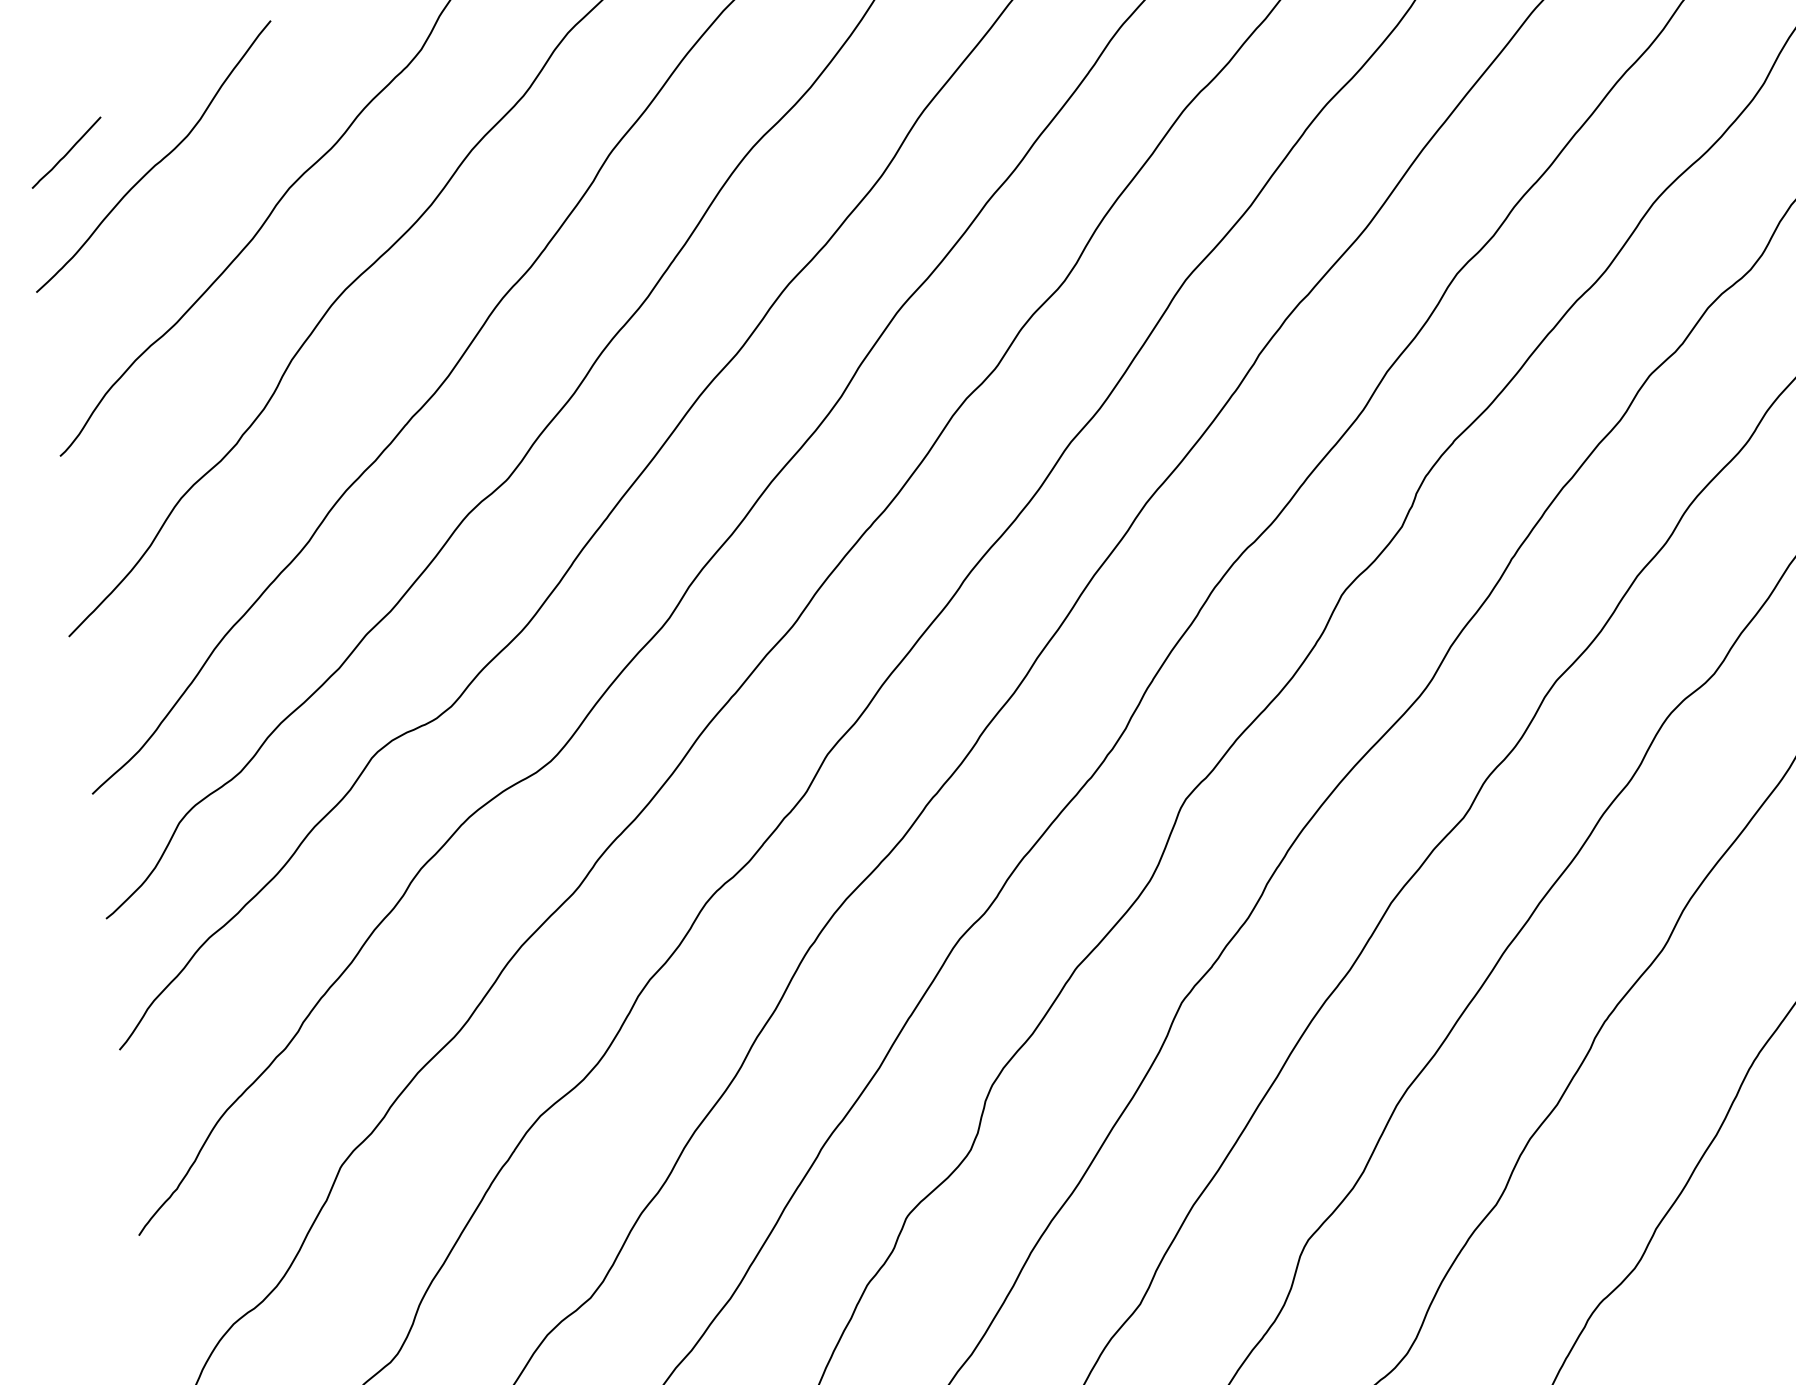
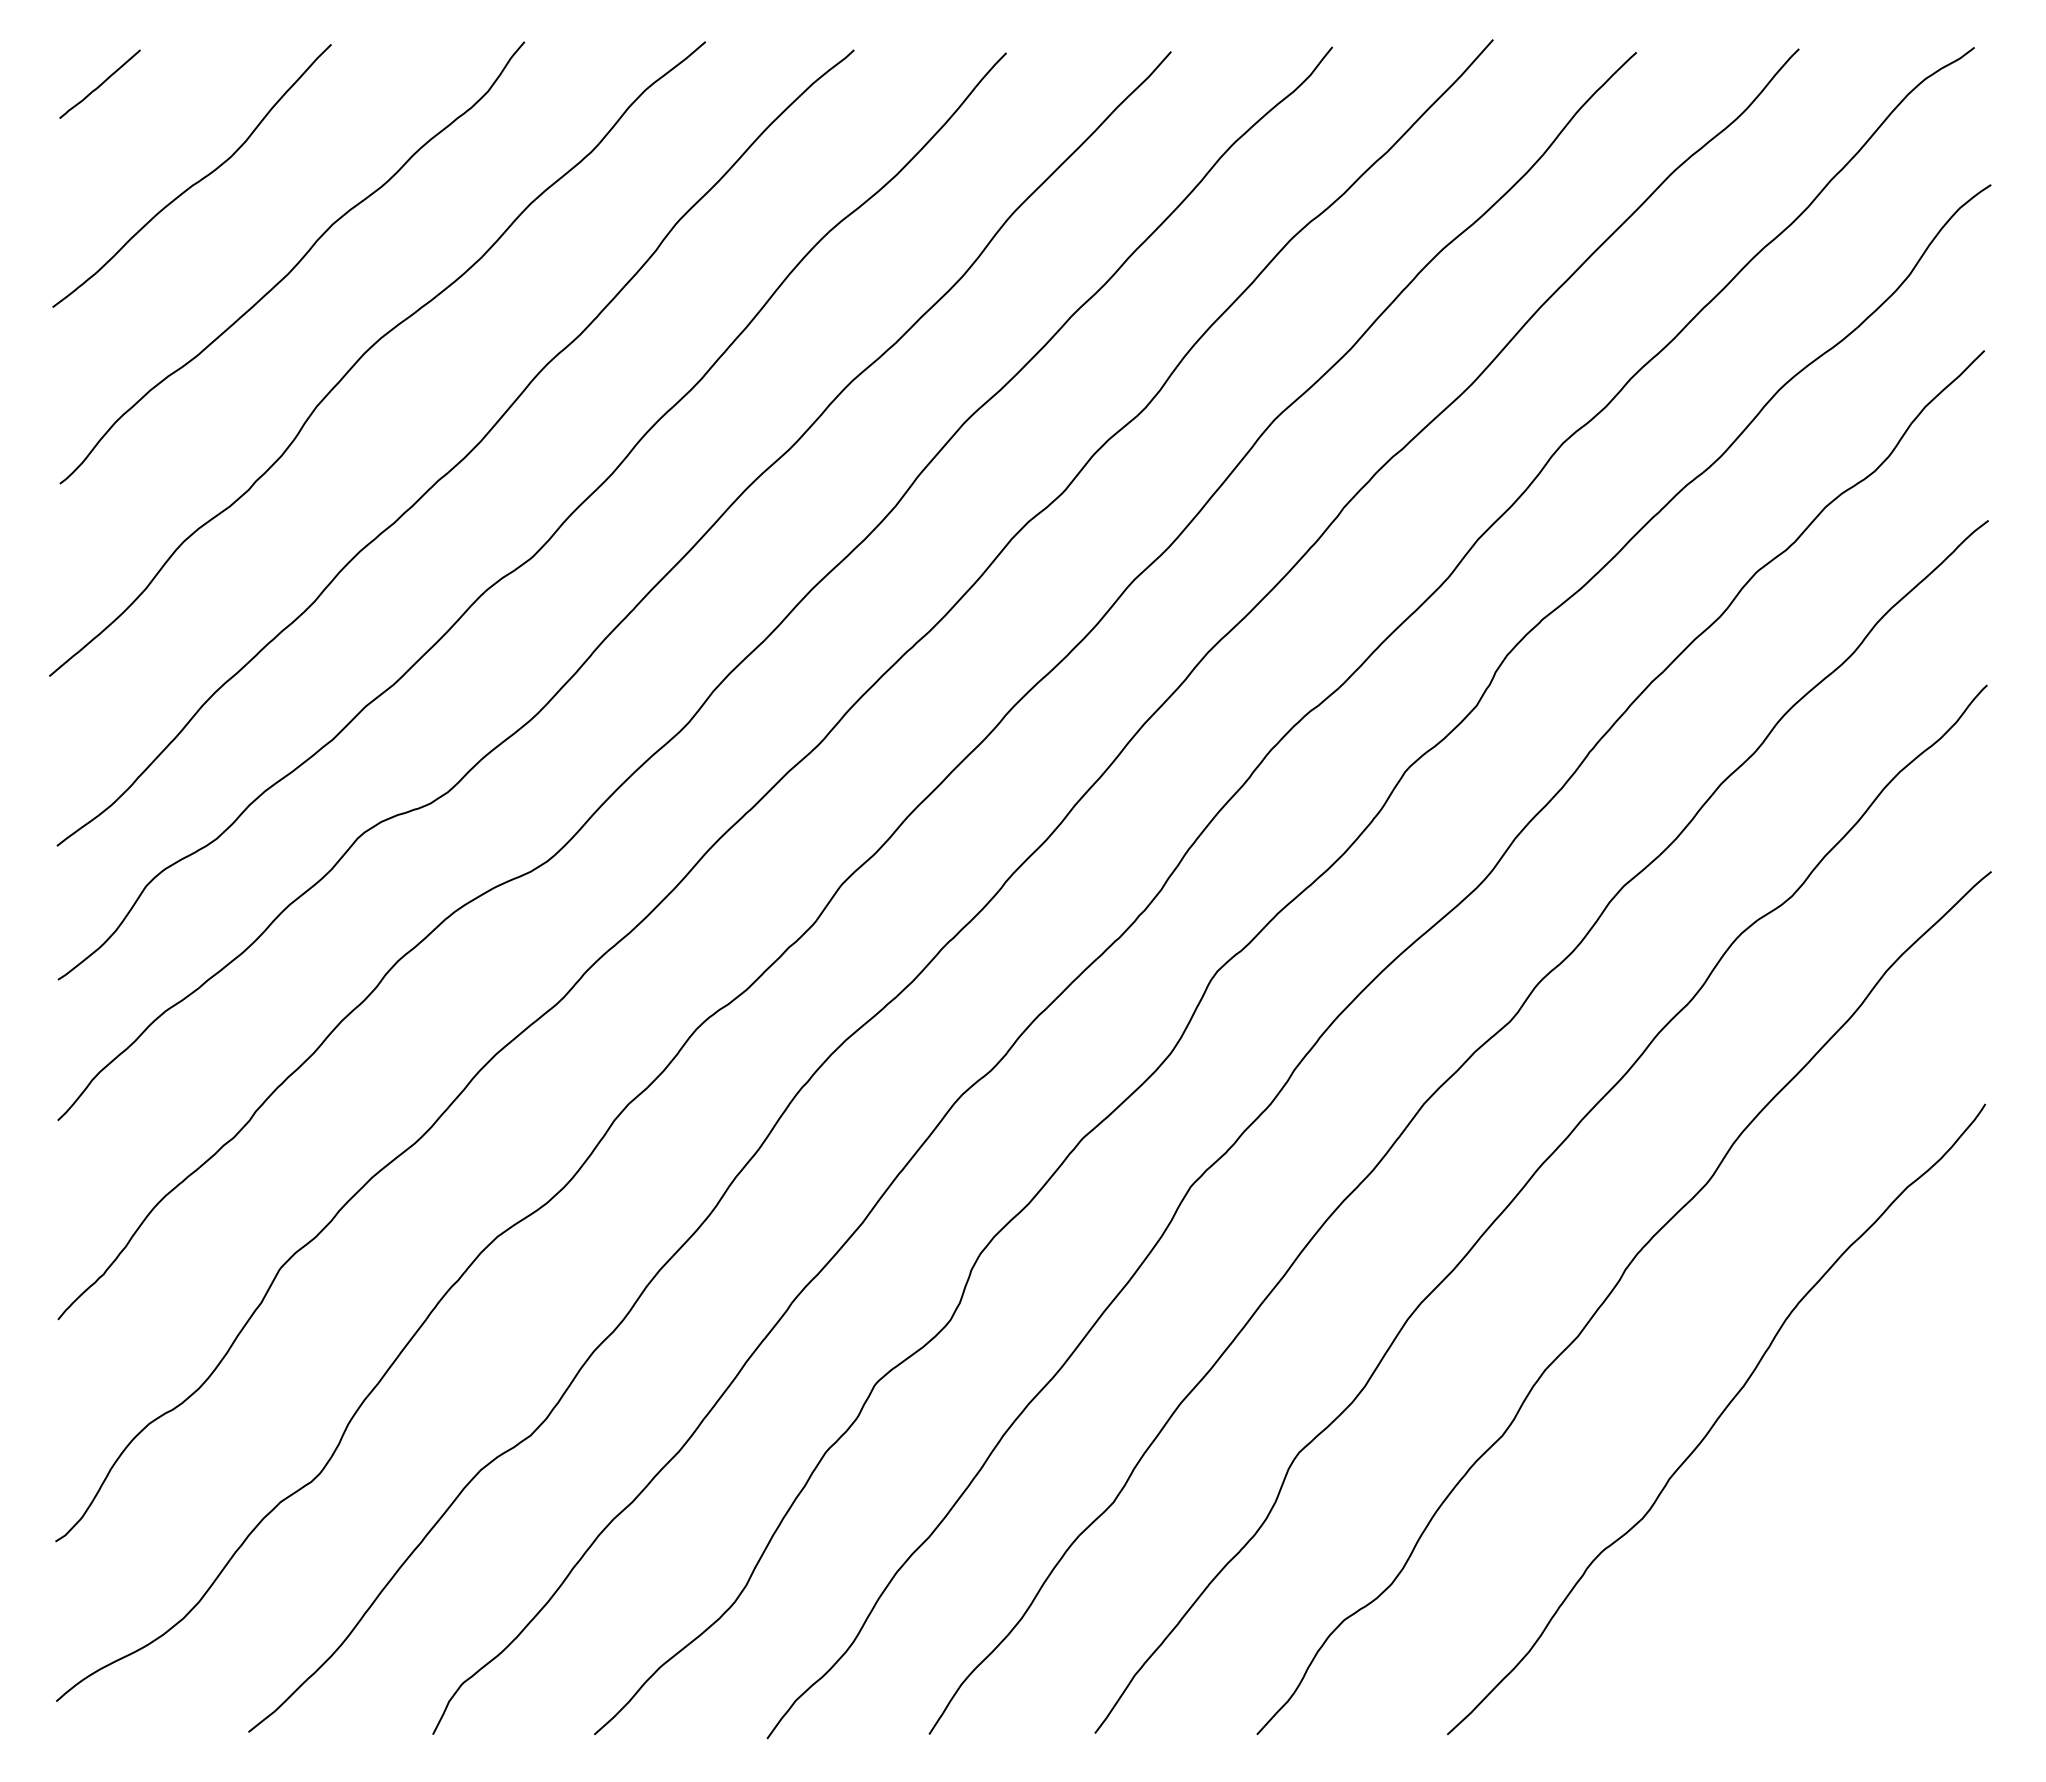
curve: (66, 153) -> (99, 84), moved

